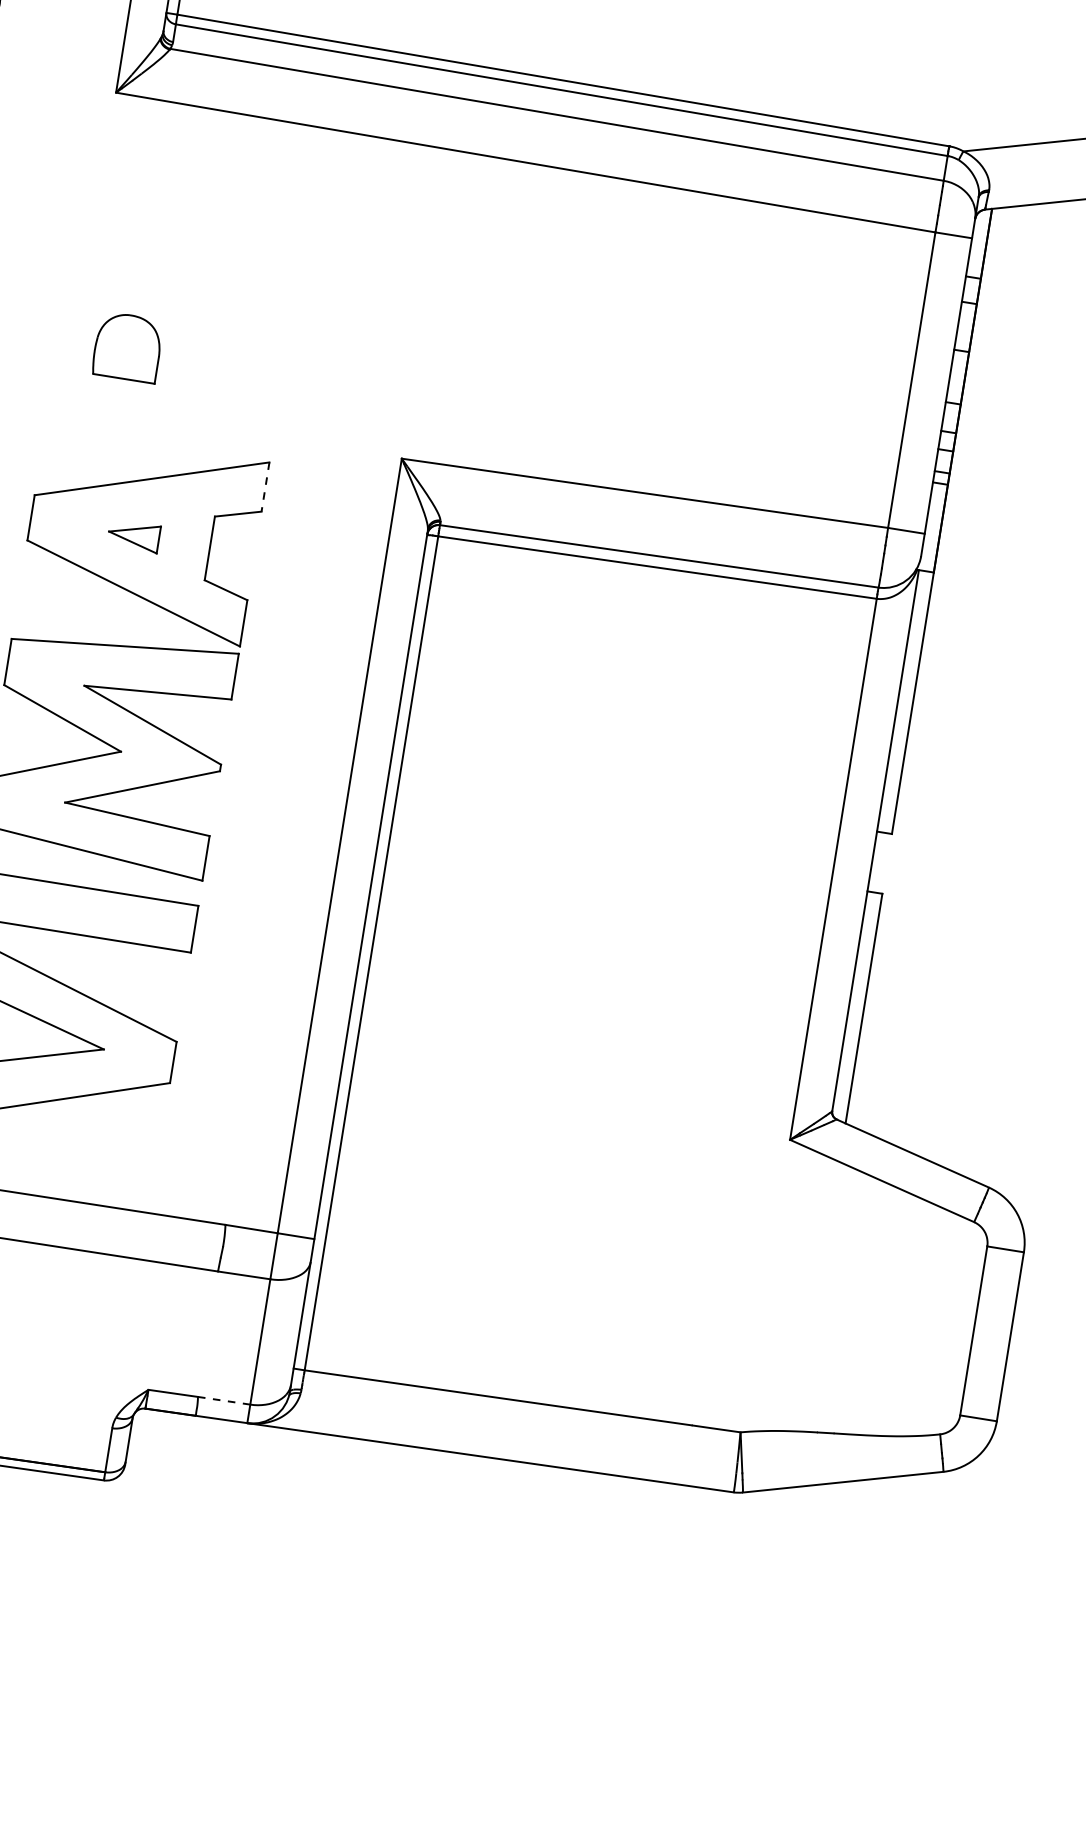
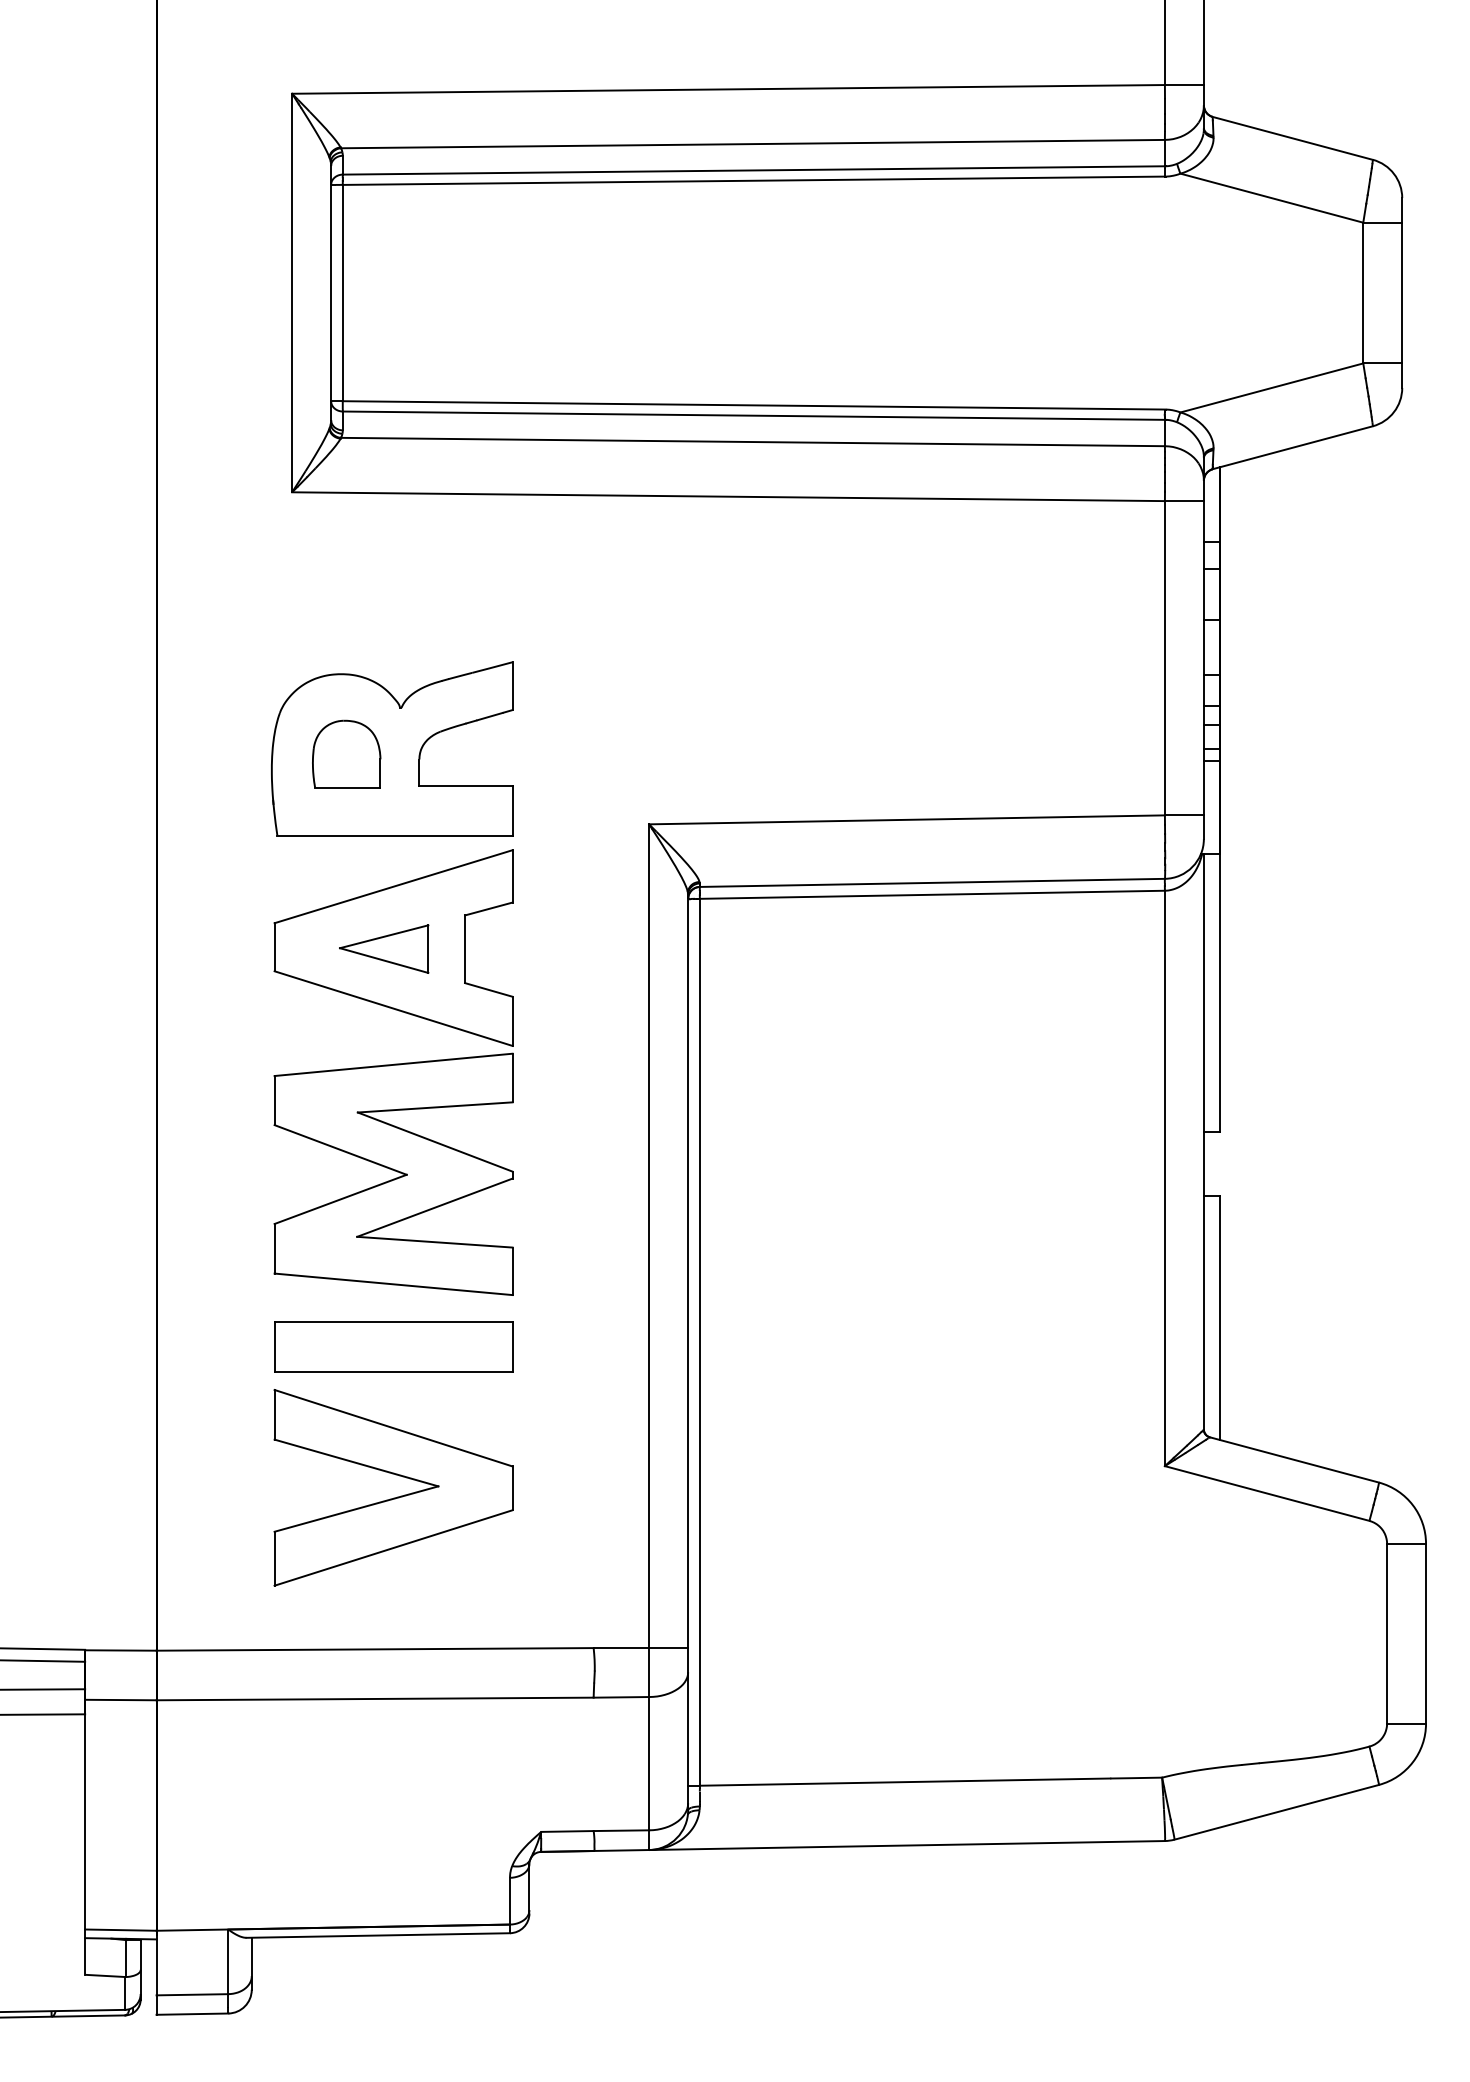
part: (171, 348) -> (392, 748), added
line: (265, 487) -> (512, 876), dashed -> solid
part: (134, 535) -> (384, 948), size x1.67
line: (224, 1400) -> (621, 1830), dashed -> solid

